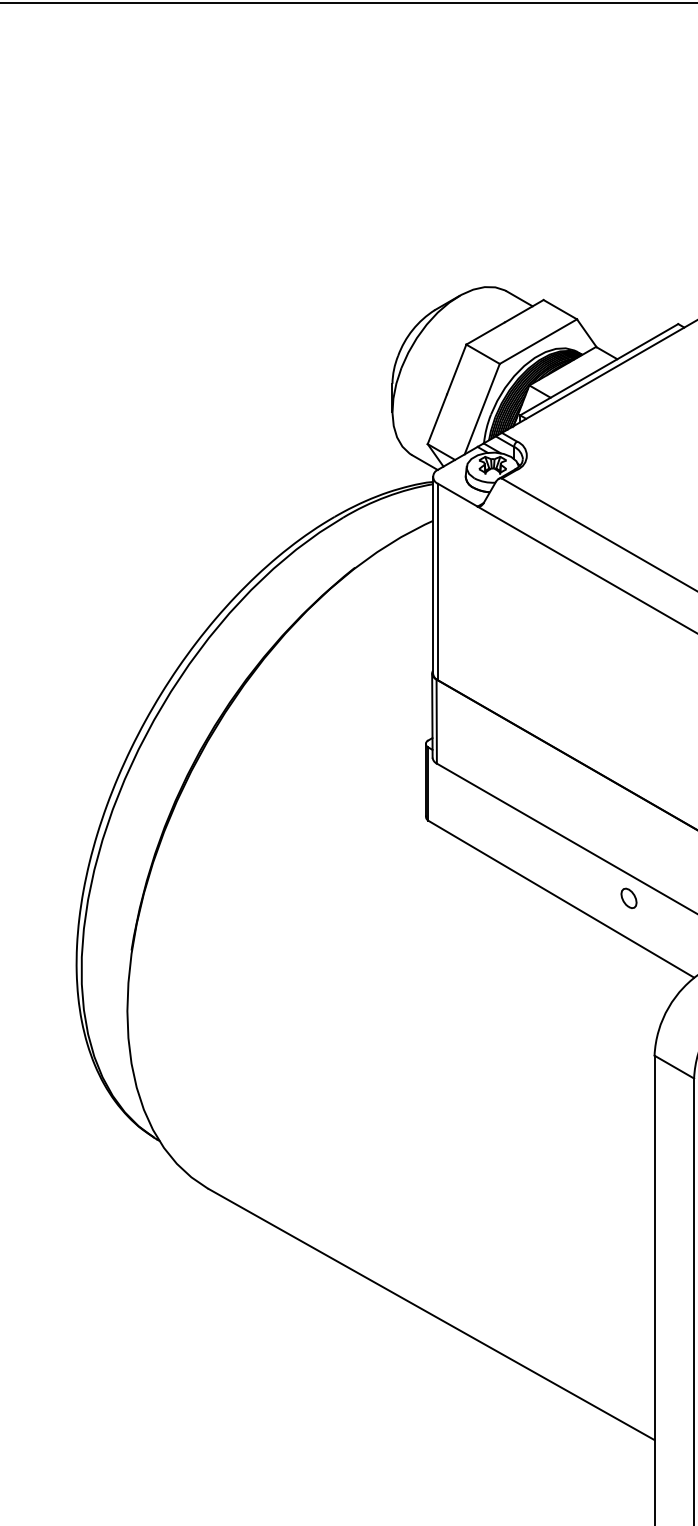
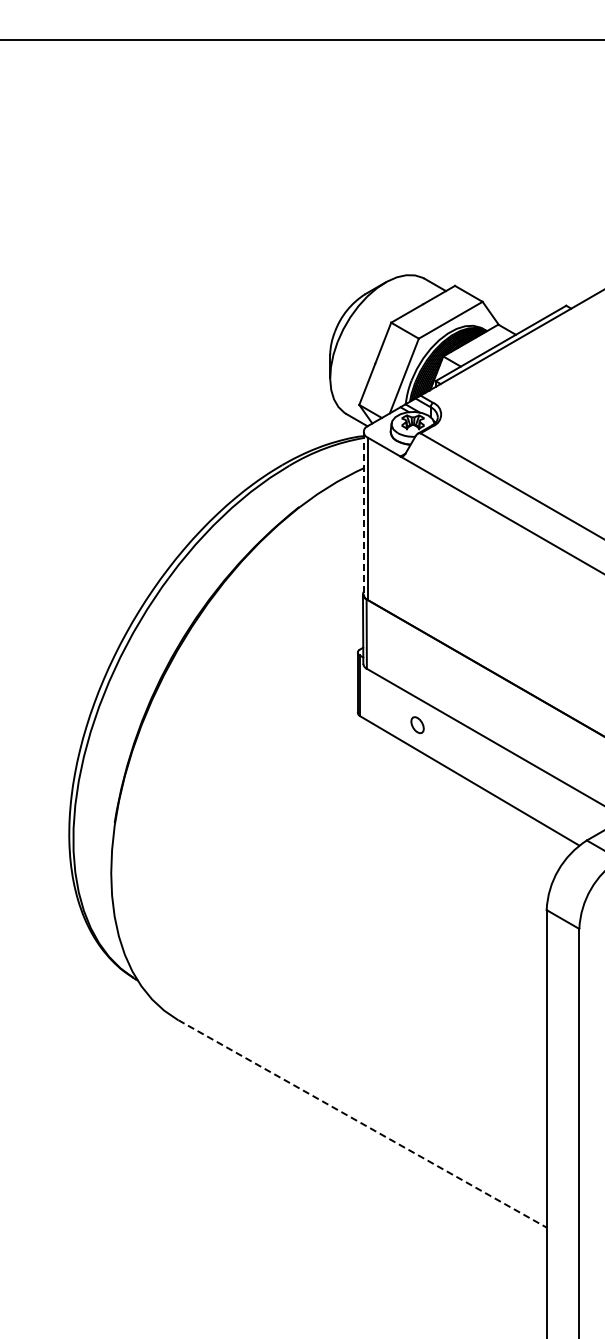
line: (432, 575) -> (363, 513), solid -> dashed
part: (628, 898) -> (417, 725), moved
line: (431, 1315) -> (362, 1124), solid -> dashed

